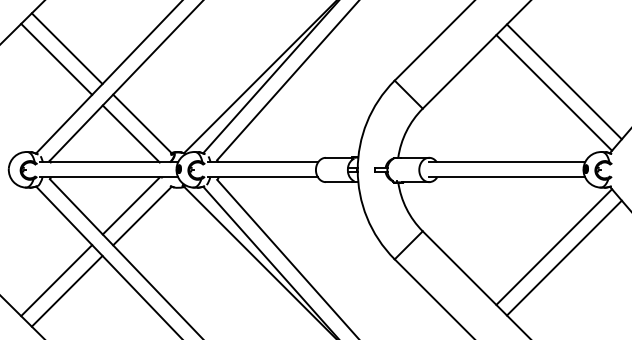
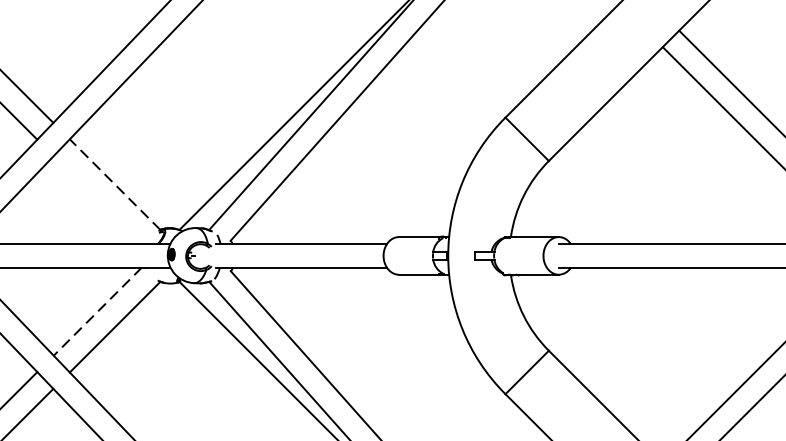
line: (142, 123) -> (115, 183), solid -> dashed
line: (130, 133) -> (96, 199), removed
line: (130, 206) -> (96, 312), solid -> dashed

